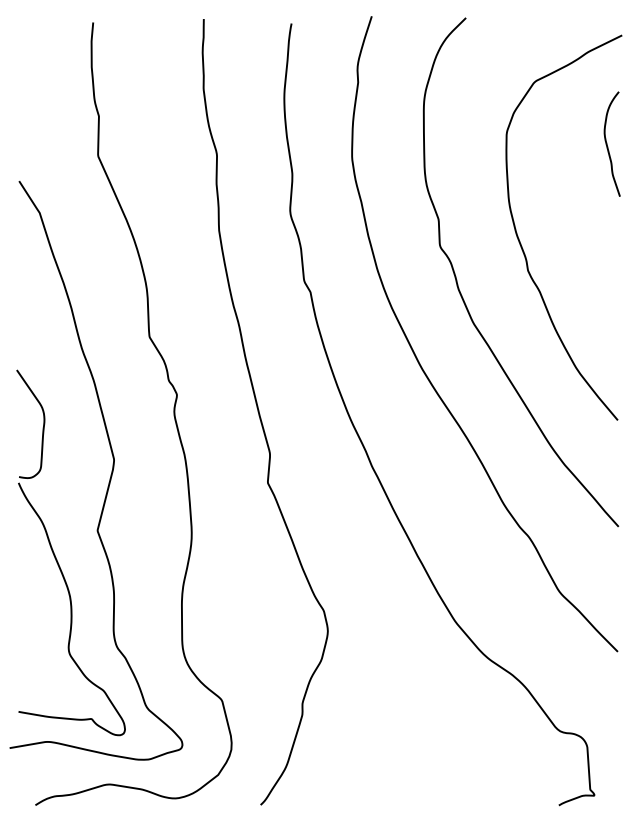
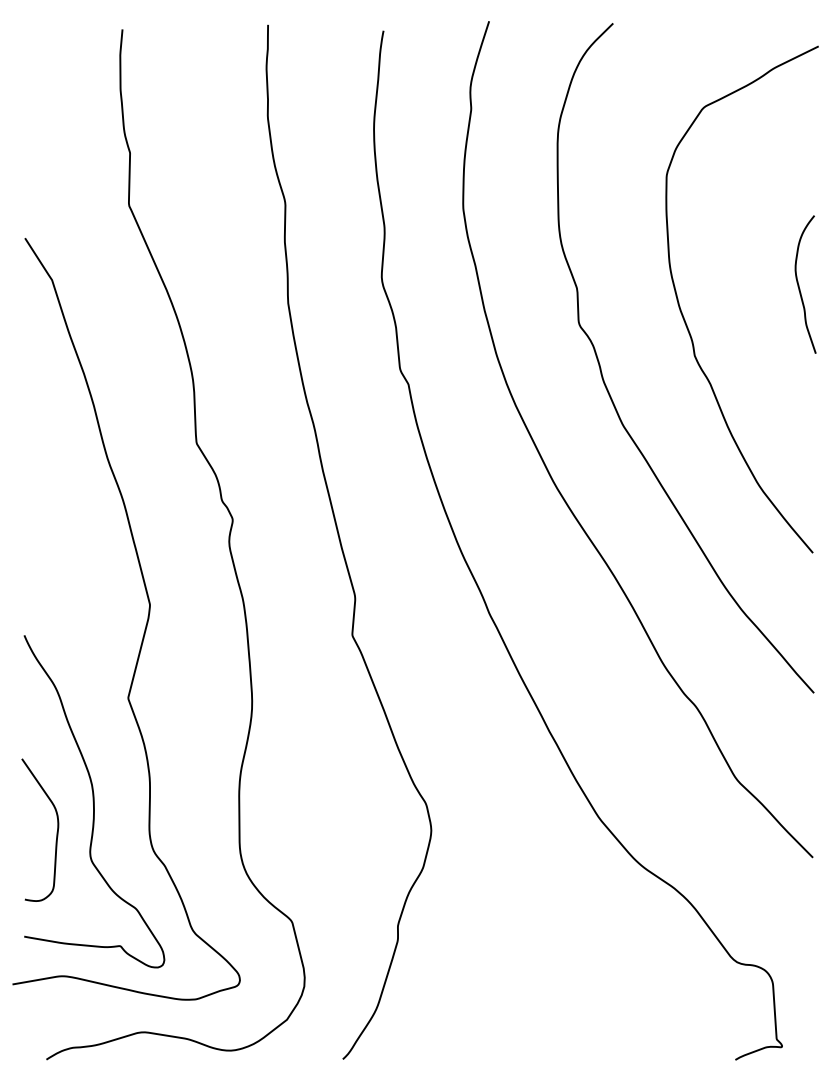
curve: (607, 144) -> (799, 284), moved
curve: (43, 426) -> (56, 832), moved

